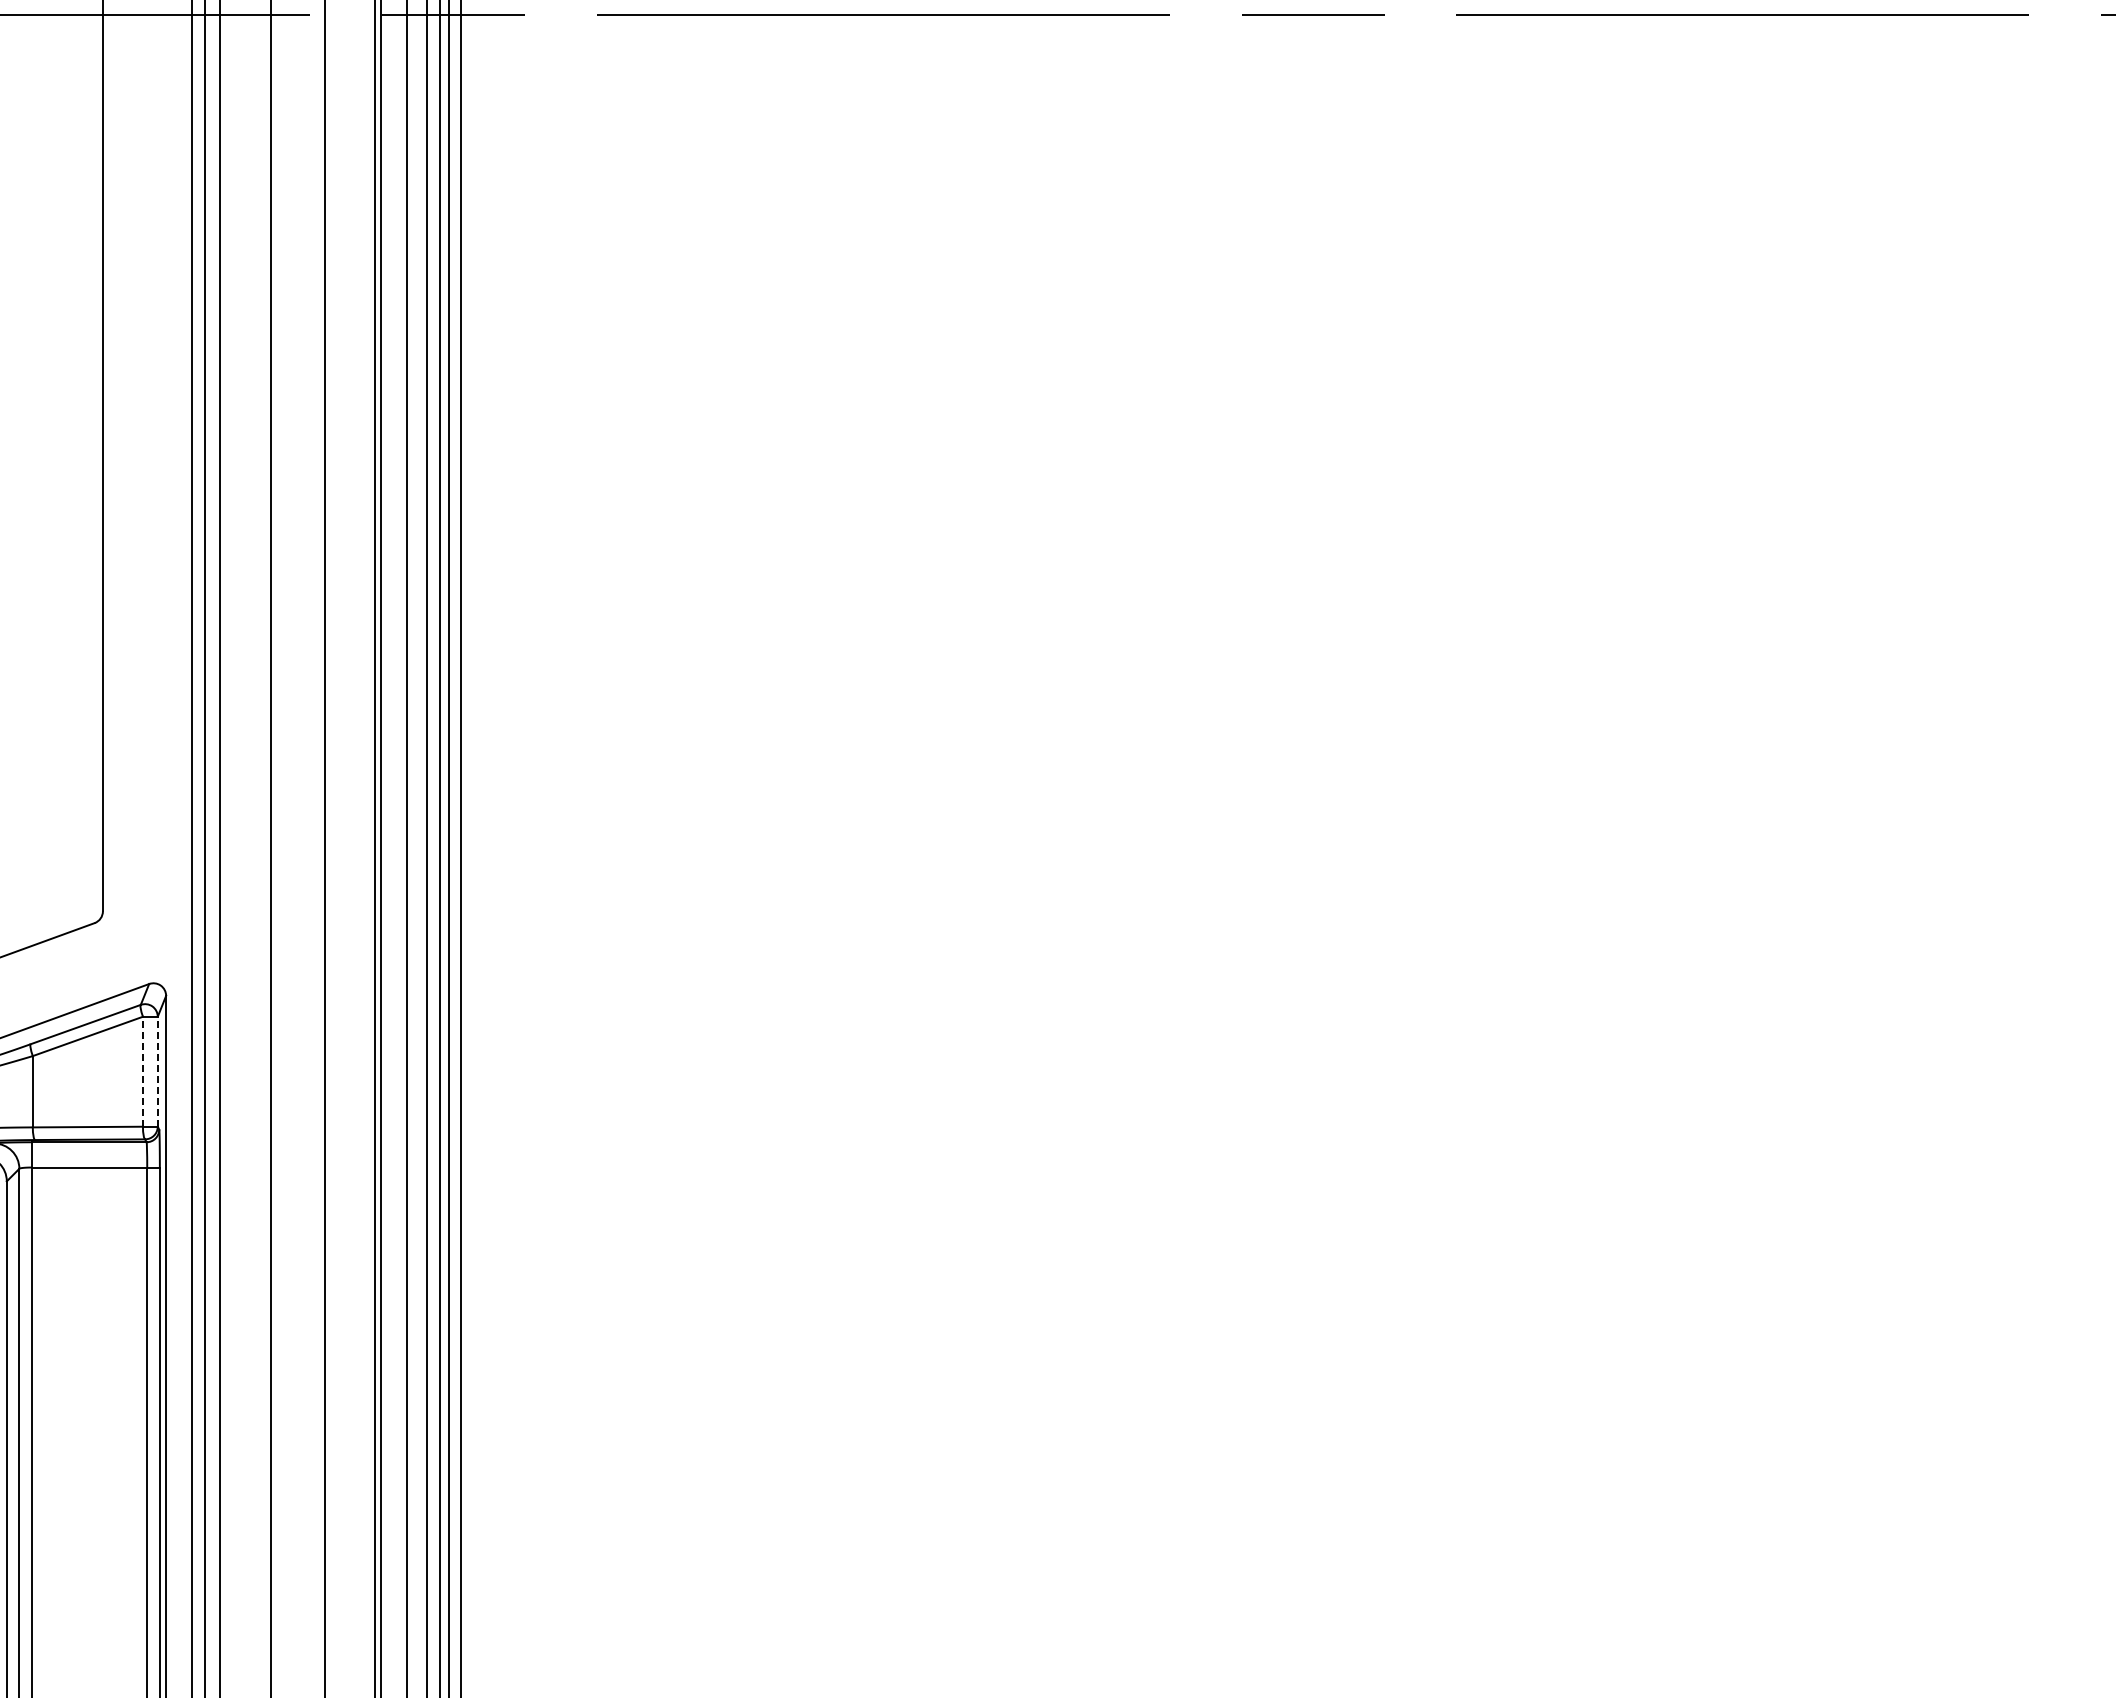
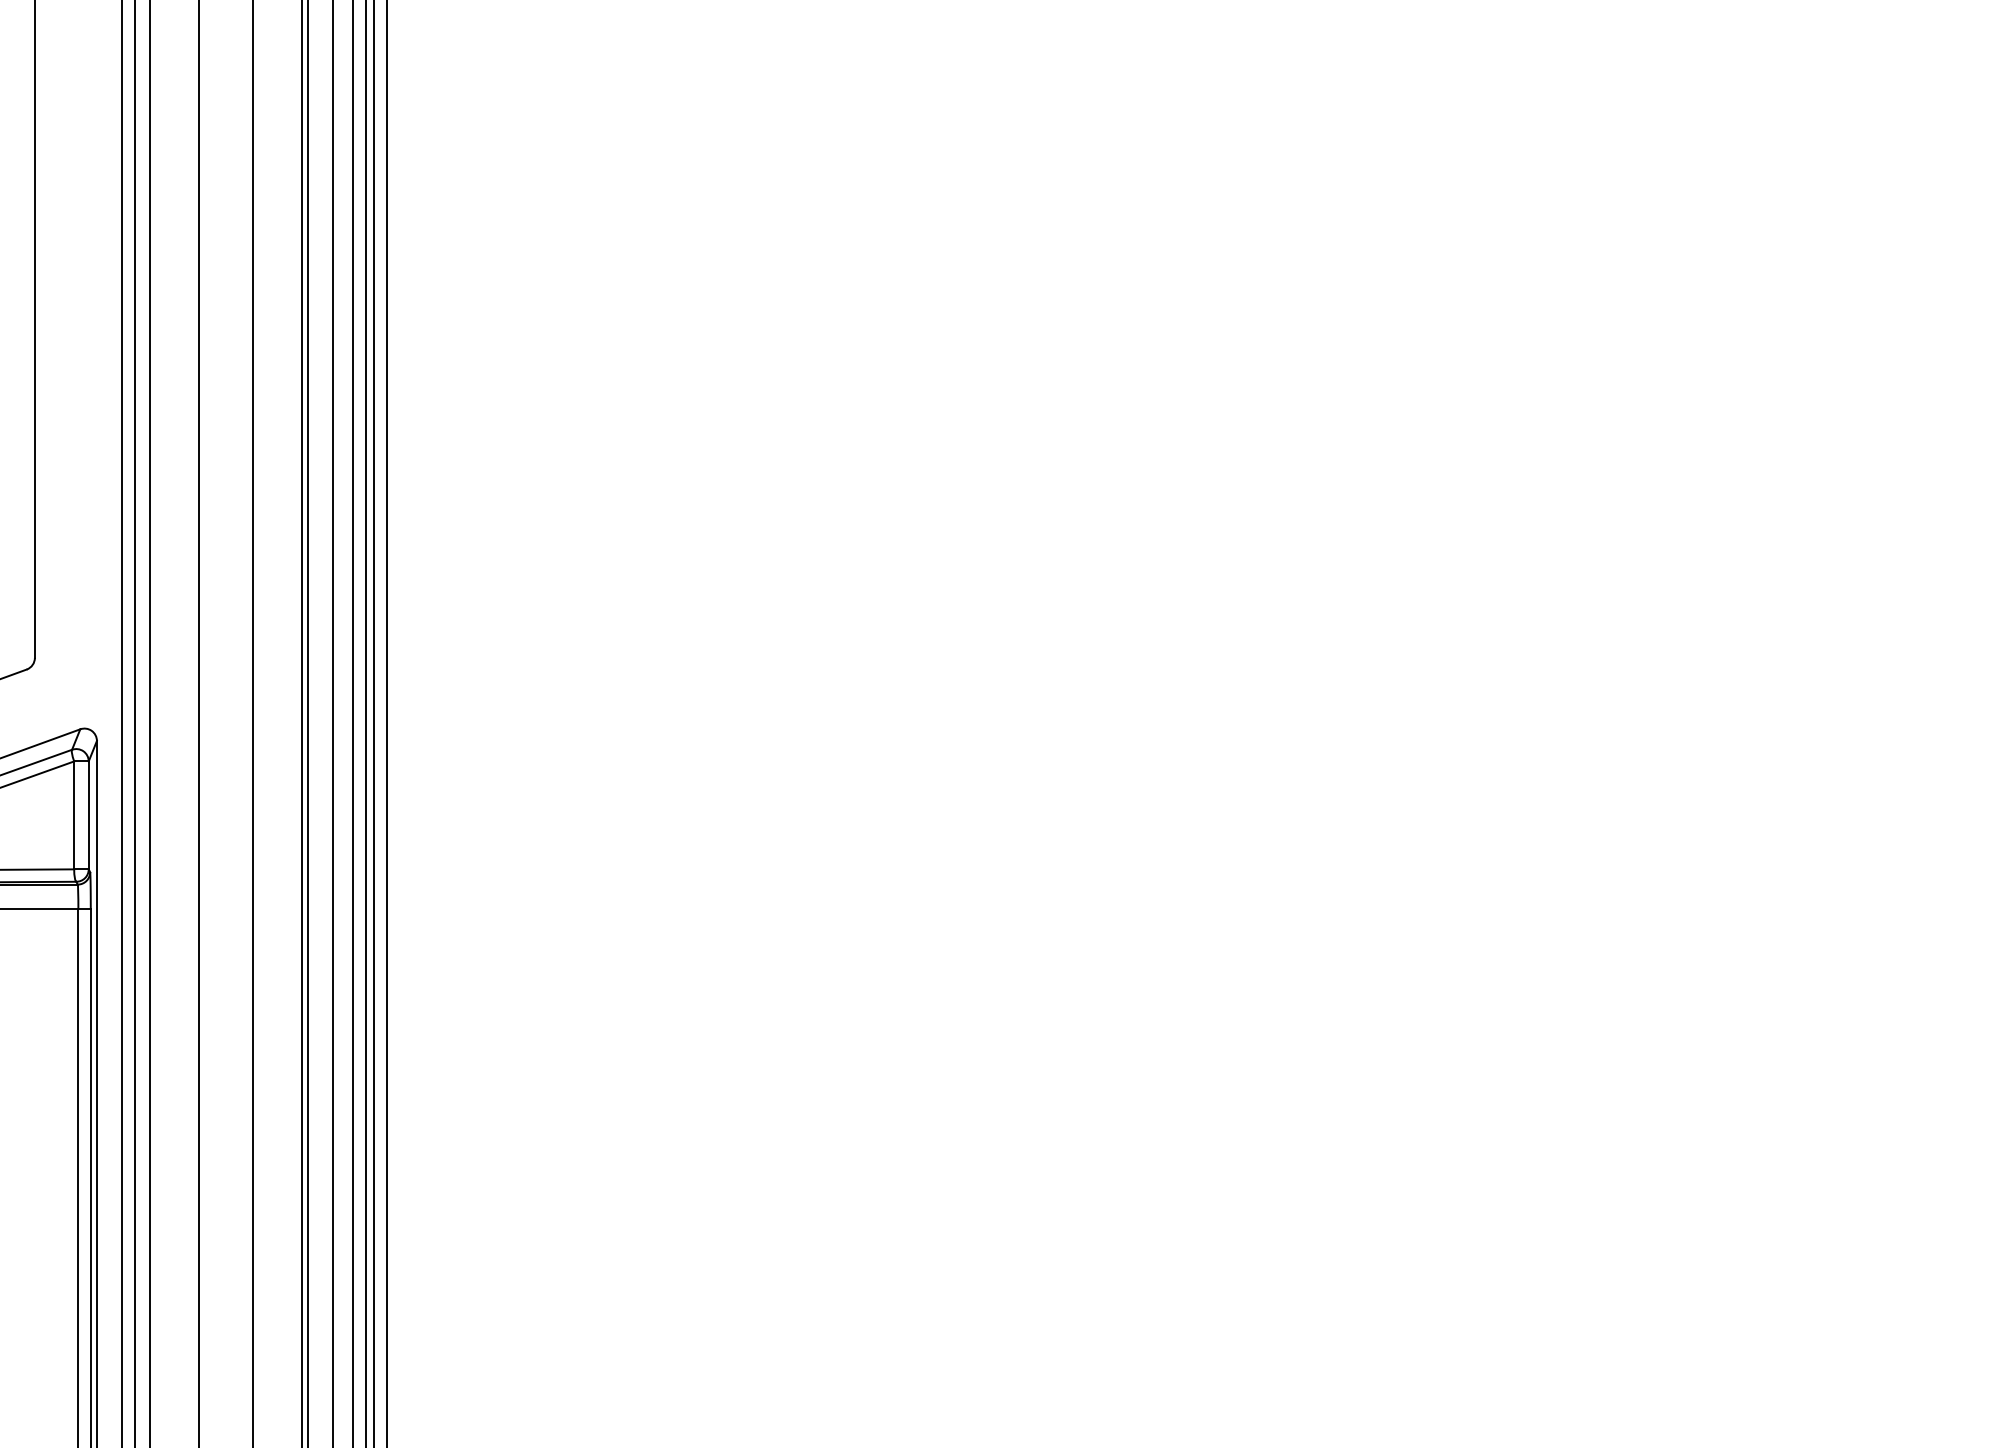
line: (142, 1071) -> (73, 815), dashed -> solid
line: (157, 1071) -> (88, 815), dashed -> solid

